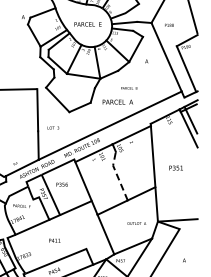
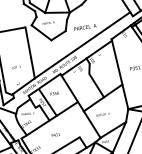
text: (129, 88) -> (48, 23), moved
text: (53, 127) -> (16, 67), moved
line: (117, 176) -> (93, 81), dashed -> solid
text: (136, 223) -> (102, 114), moved

